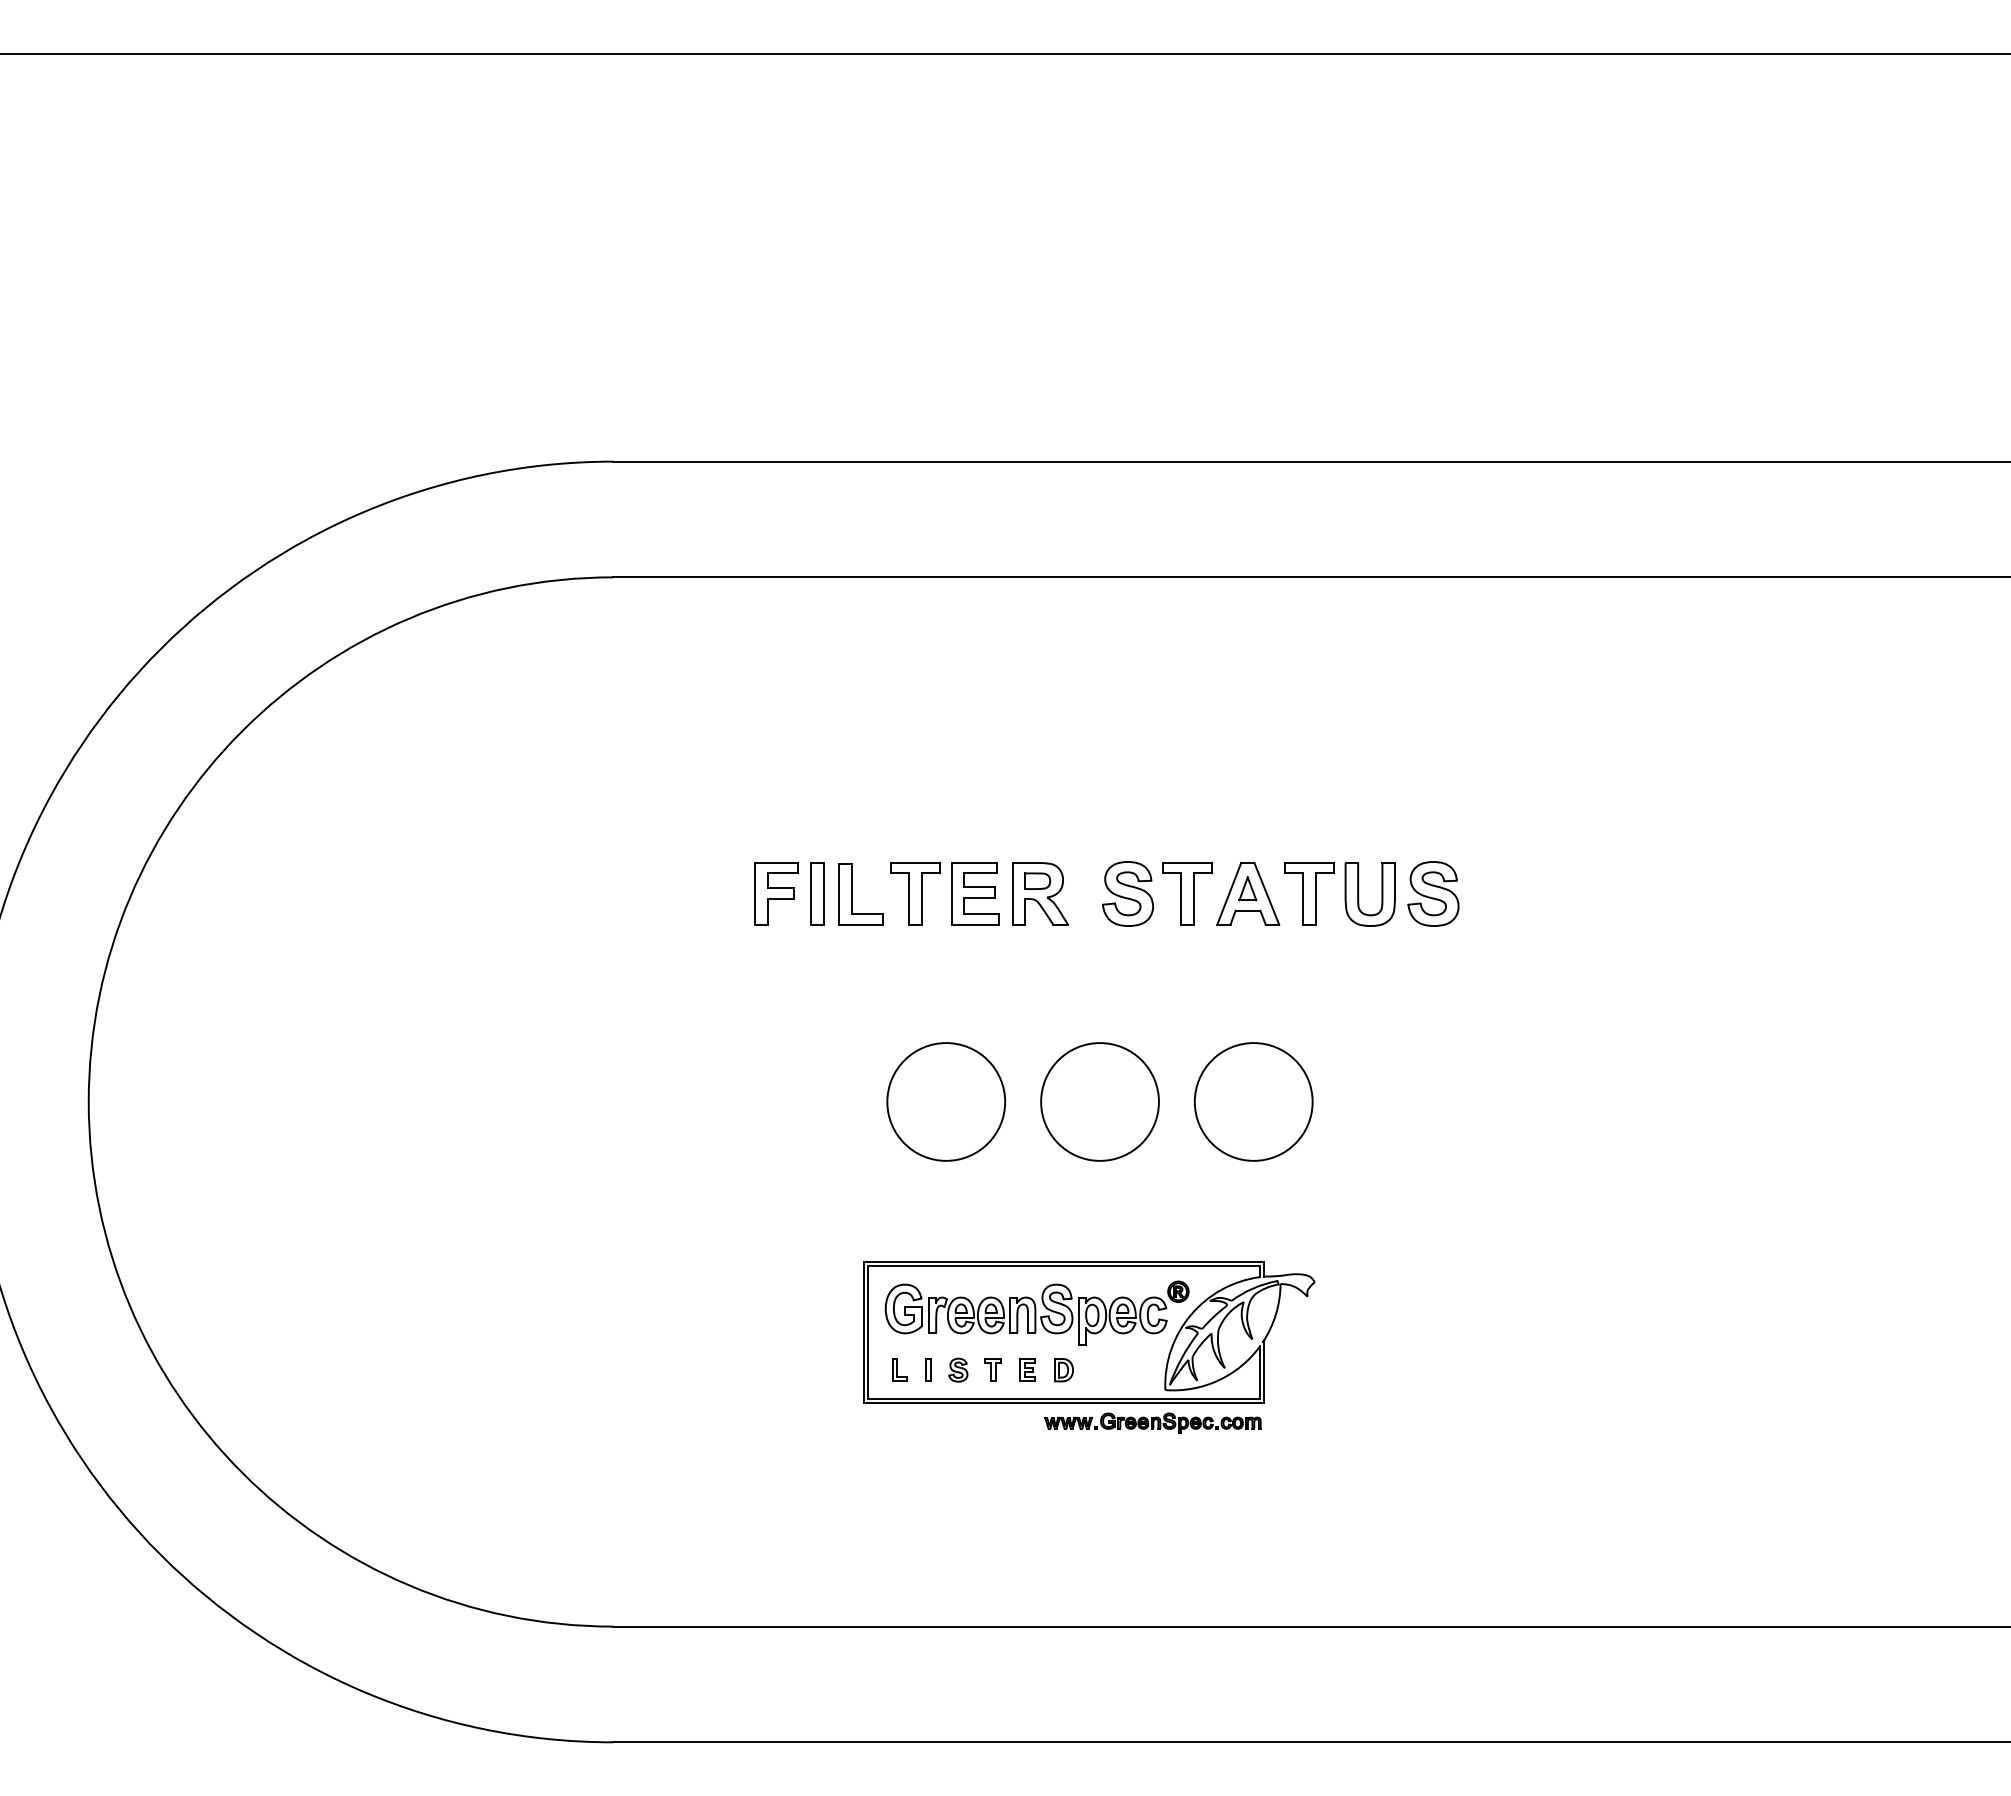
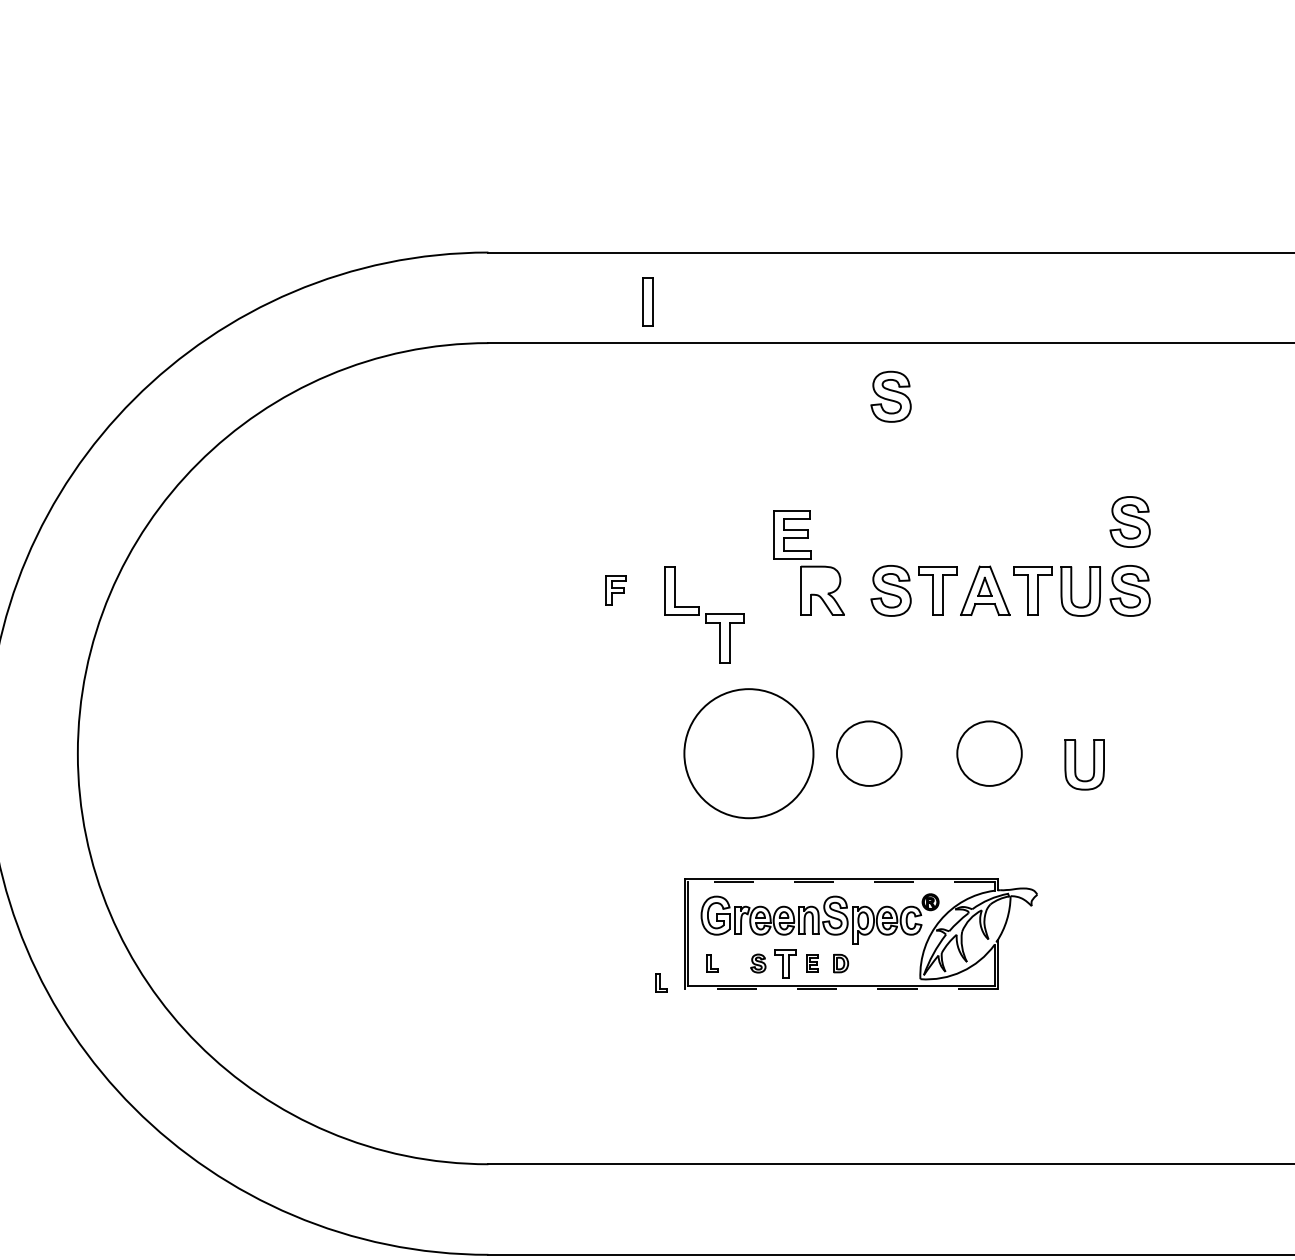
part: (1127, 645) -> (890, 396), added
part: (1433, 805) -> (1130, 521), added
part: (1037, 880) -> (820, 580), removed
part: (776, 893) -> (616, 590), size x0.6
part: (817, 893) -> (648, 301), moved
part: (915, 893) -> (724, 638), moved
part: (975, 893) -> (792, 534), moved
circle: (946, 1101) -> (749, 753), size x1.4
circle: (1099, 1101) -> (868, 753), size x0.7
circle: (1253, 1101) -> (989, 753), size x0.7
part: (1364, 1116) -> (1076, 765), added
line: (1063, 1266) -> (840, 882), solid -> dashed
part: (928, 1369) -> (735, 963), removed
part: (992, 1369) -> (785, 963), size x1.6
part: (834, 1394) -> (661, 982), added
line: (1063, 1403) -> (840, 989), solid -> dashed
part: (1152, 1422) -> (910, 1004), removed

